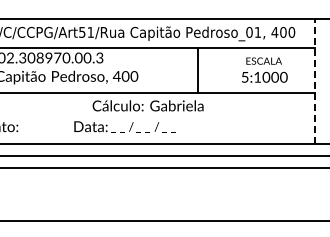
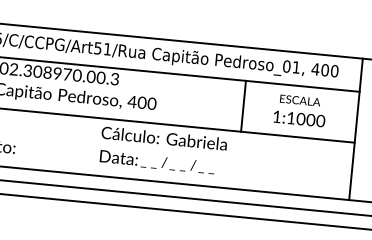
line: (197, 70) -> (243, 105), moved
text: (244, 77) -> (276, 116), 5:1000 -> 1:1000
line: (315, 81) -> (356, 129), dashed -> solid
text: (124, 126) -> (156, 161), moved

